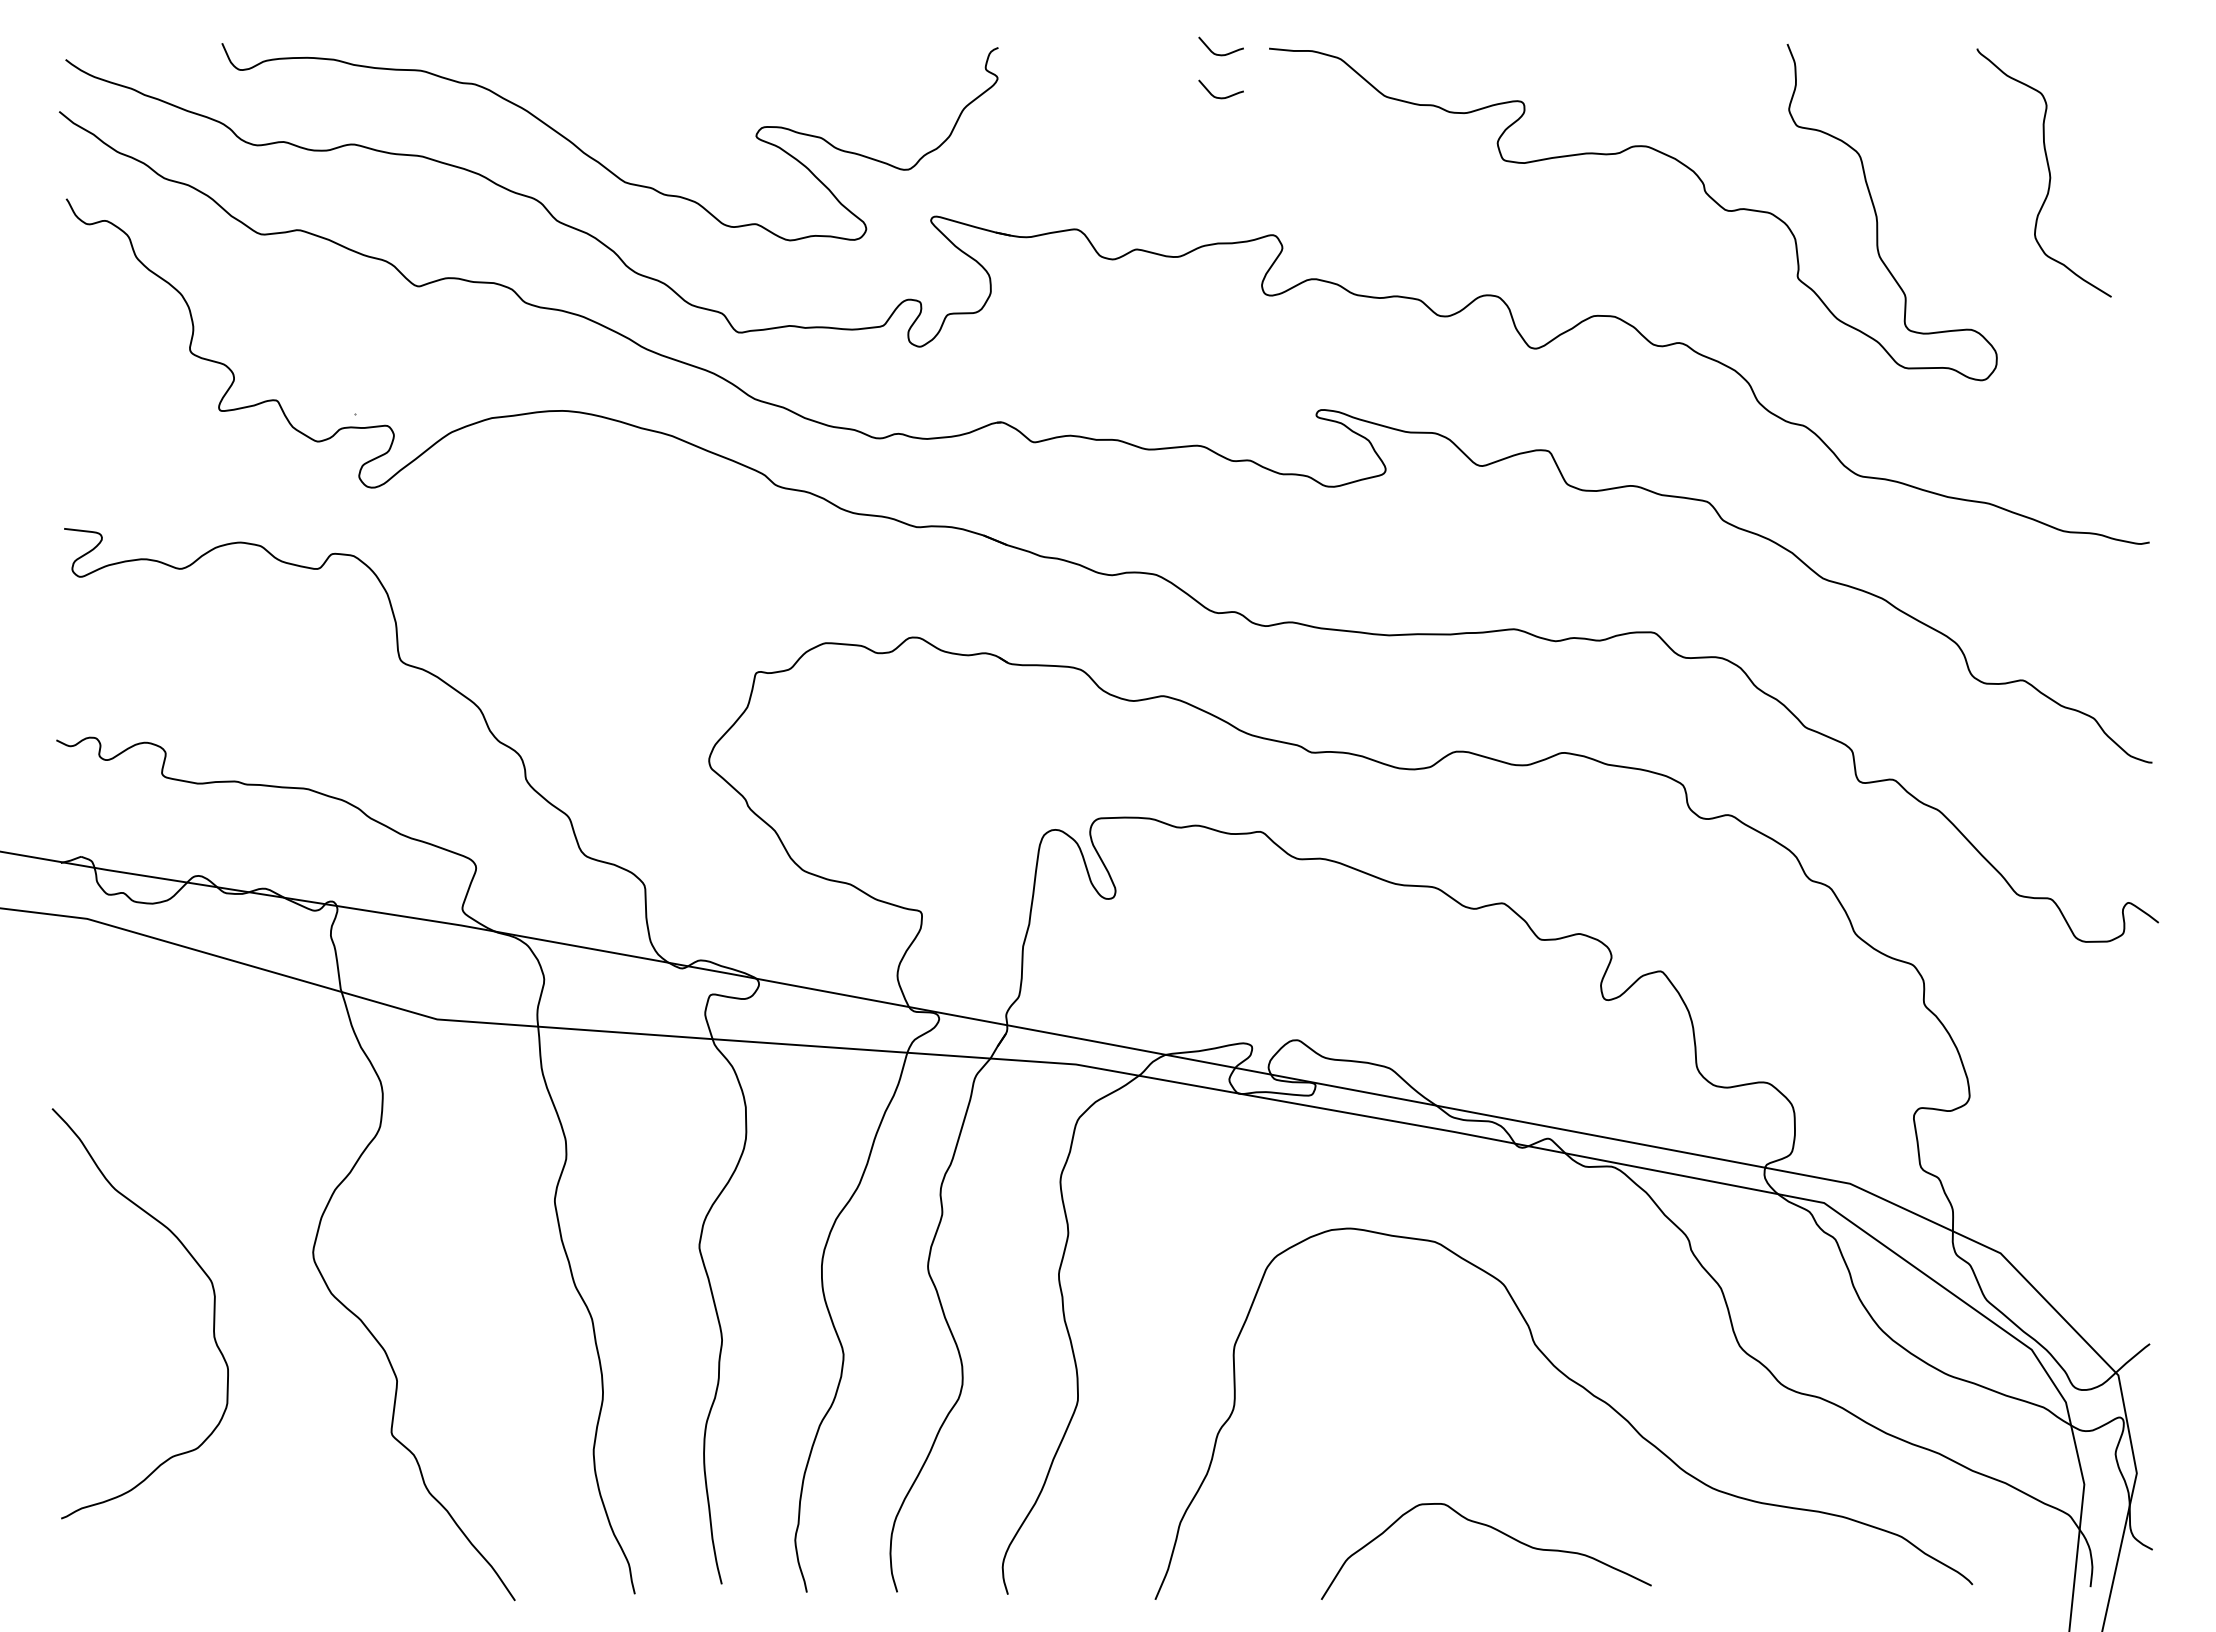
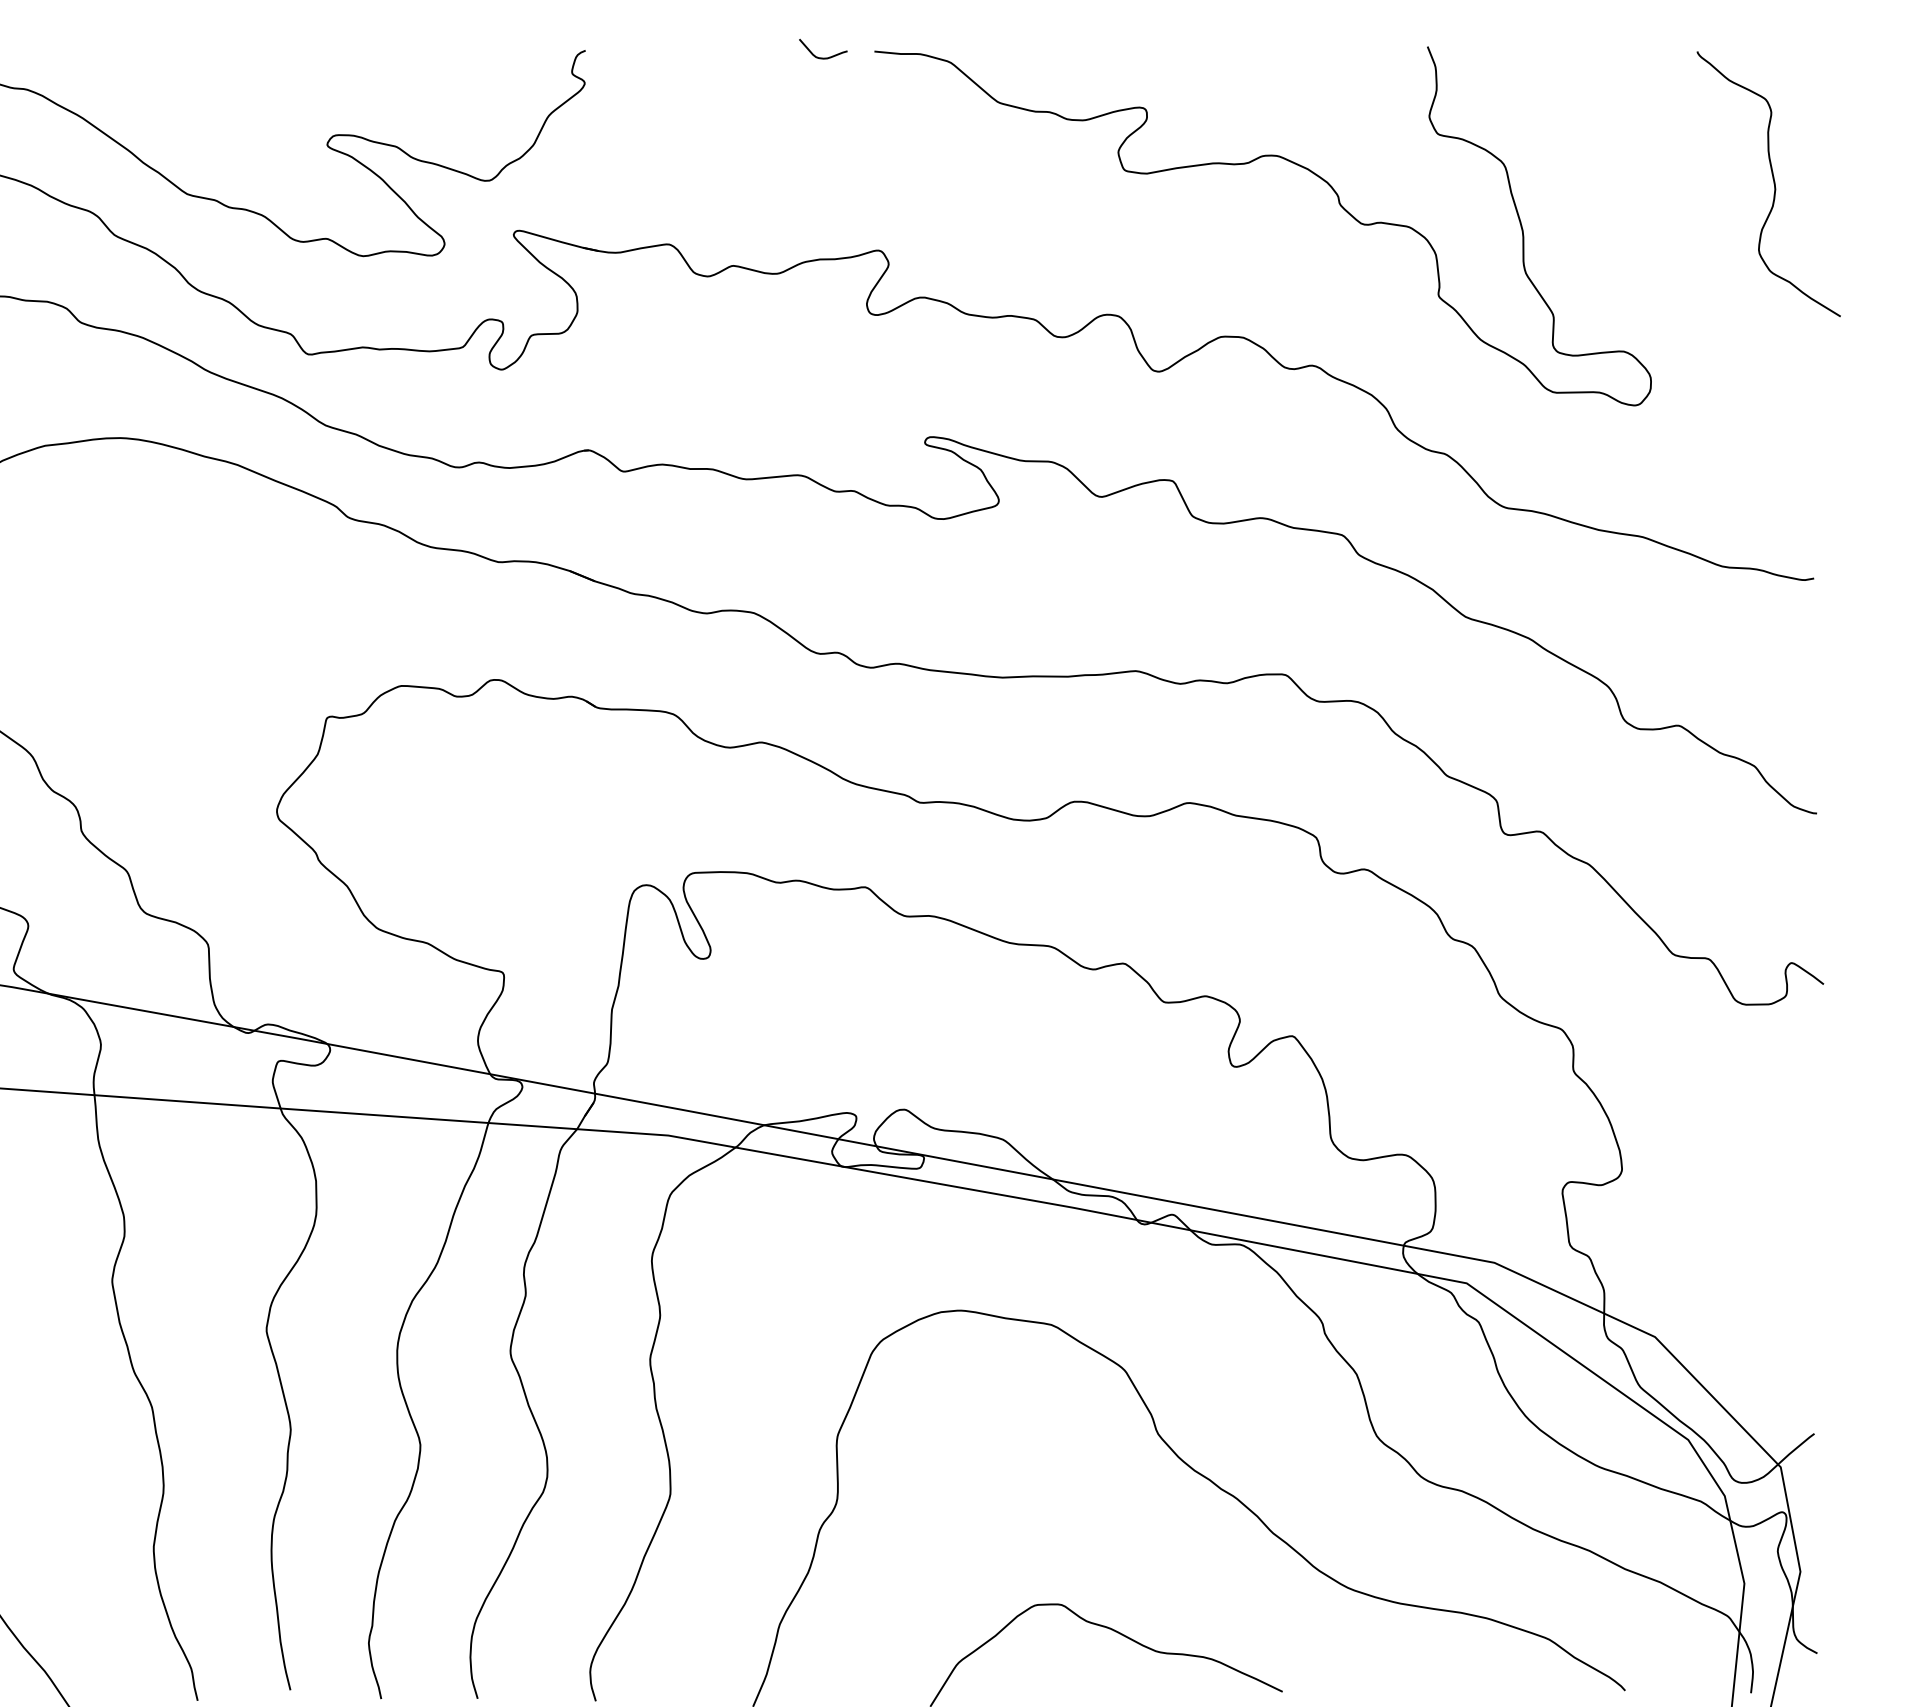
curve: (1220, 97) -> (822, 103), removed
curve: (2048, 172) -> (1773, 183), moved

